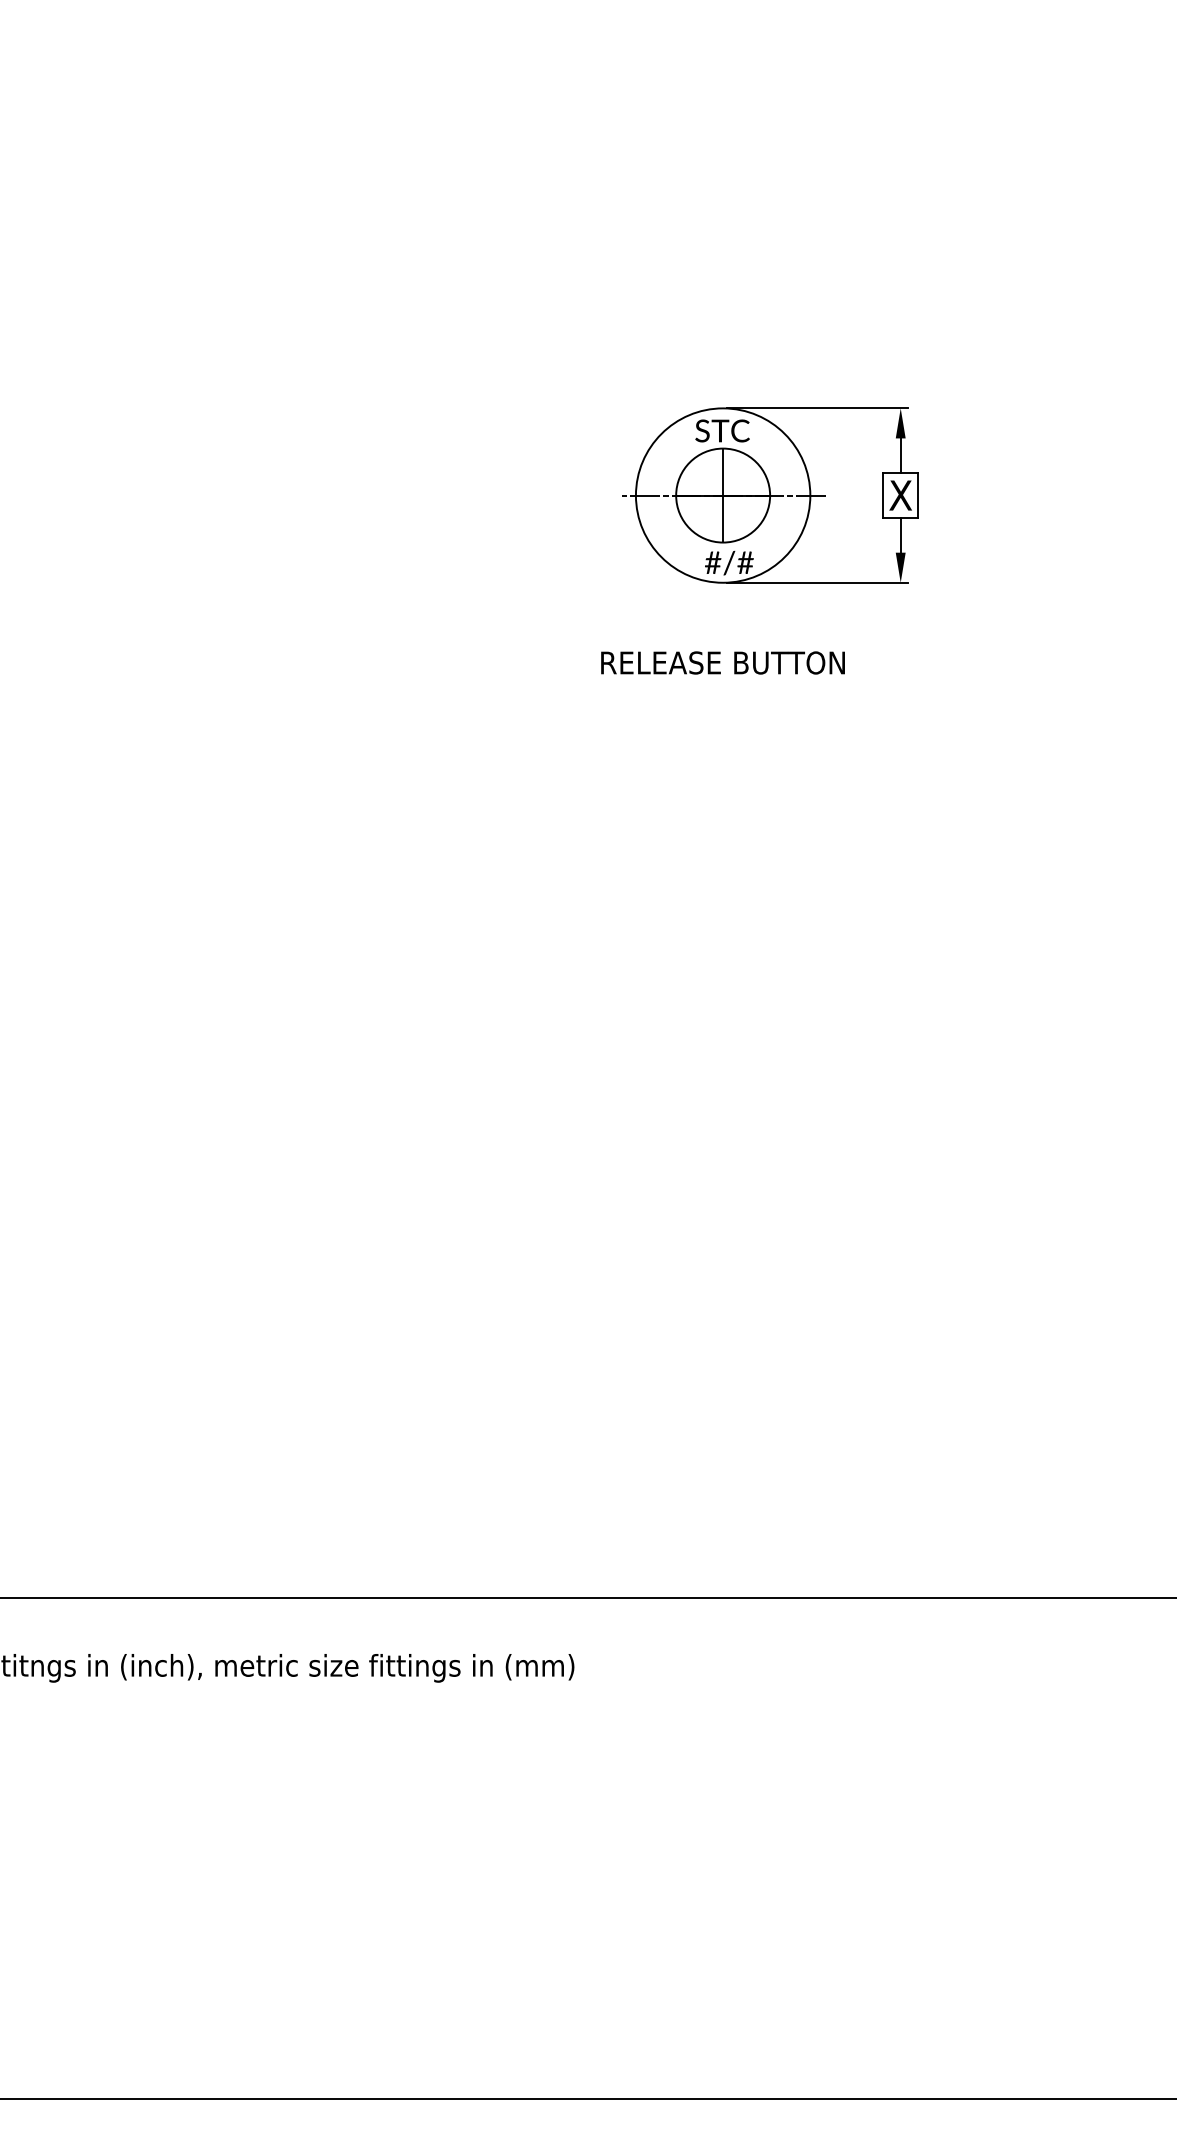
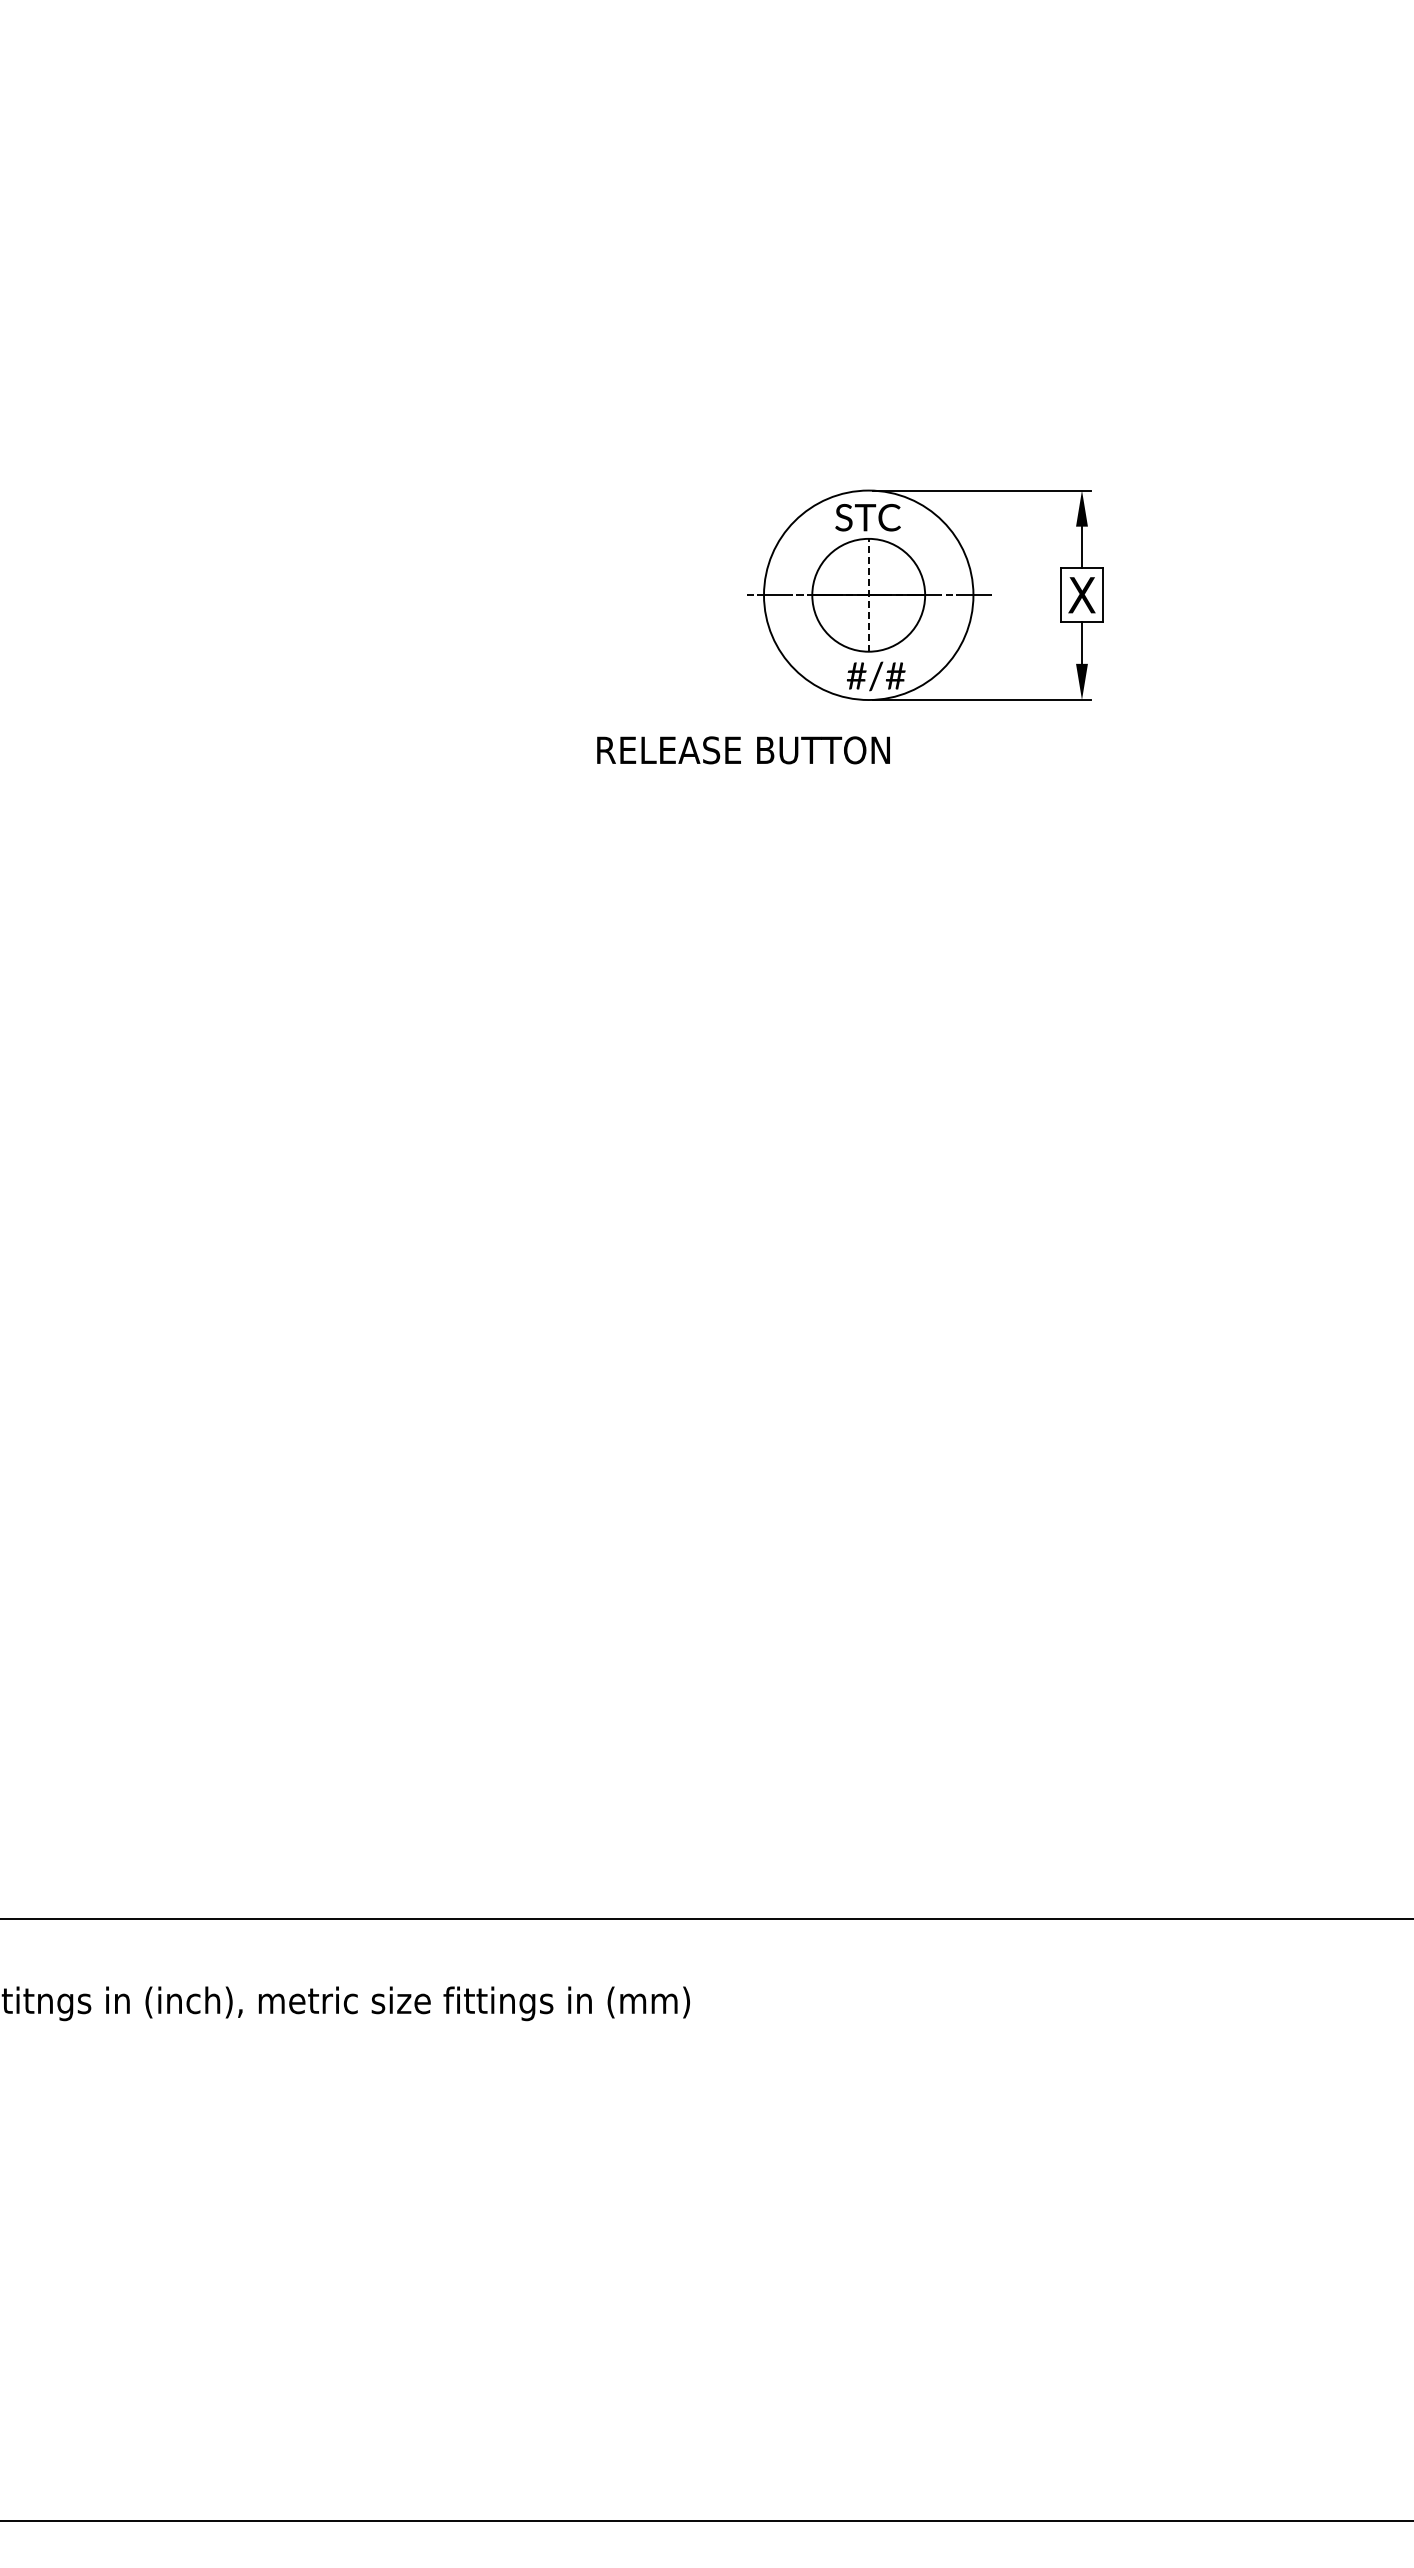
line: (722, 494) -> (868, 594), solid -> dashed
text: (722, 663) -> (743, 750), moved

